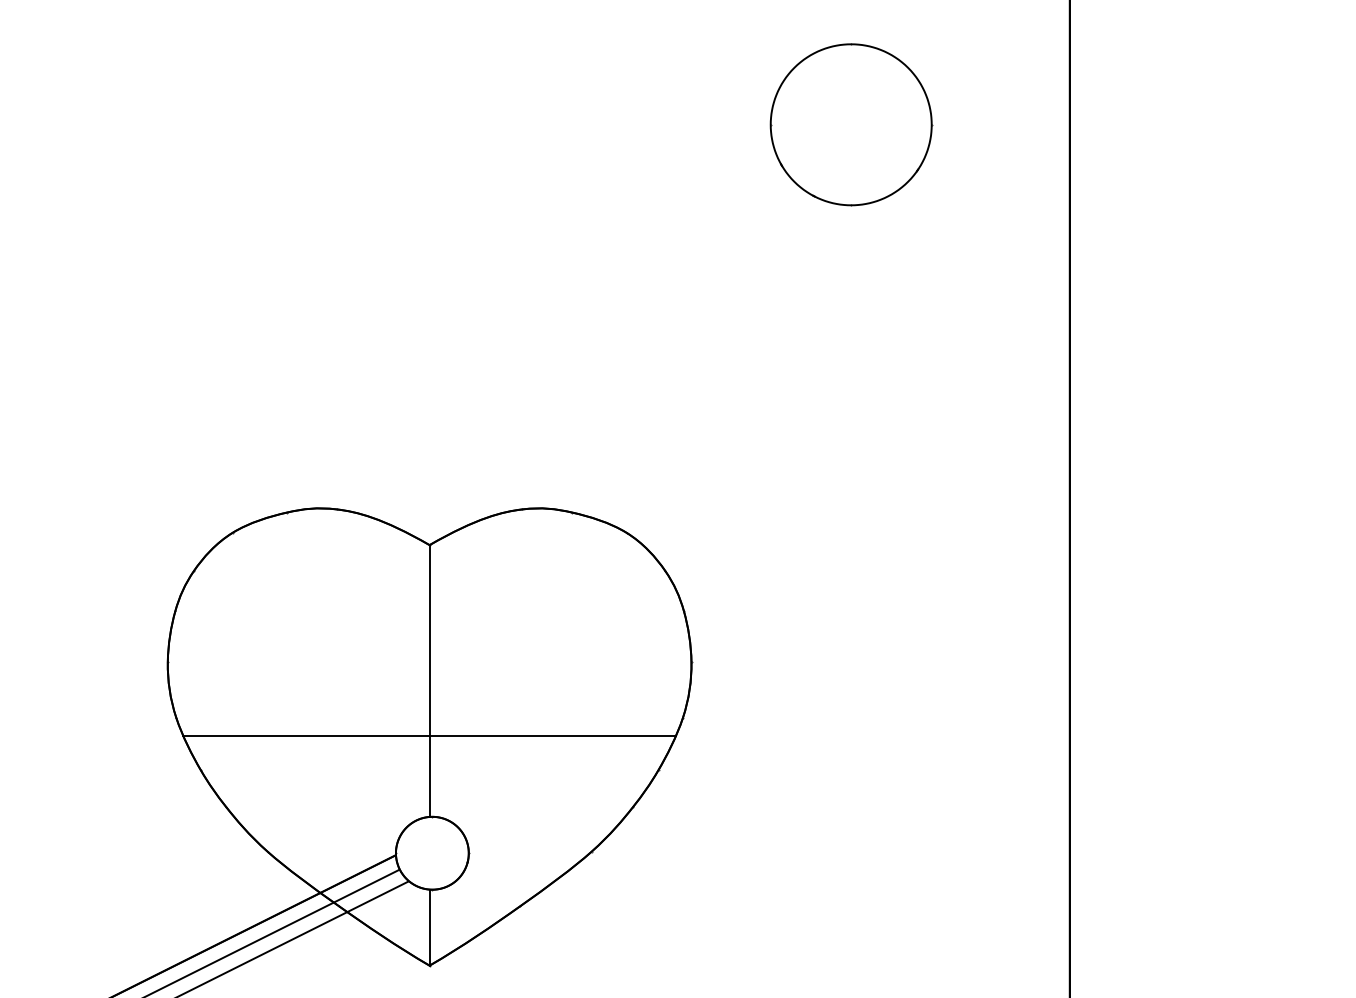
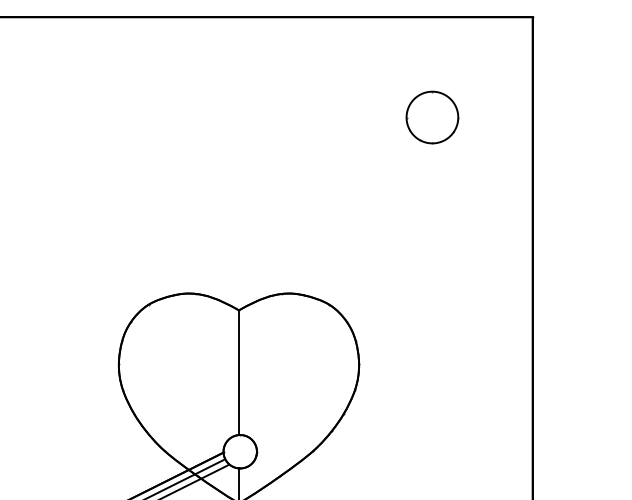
part: (851, 124) -> (432, 117), size x0.7
line: (428, 737) -> (238, 398), removed

